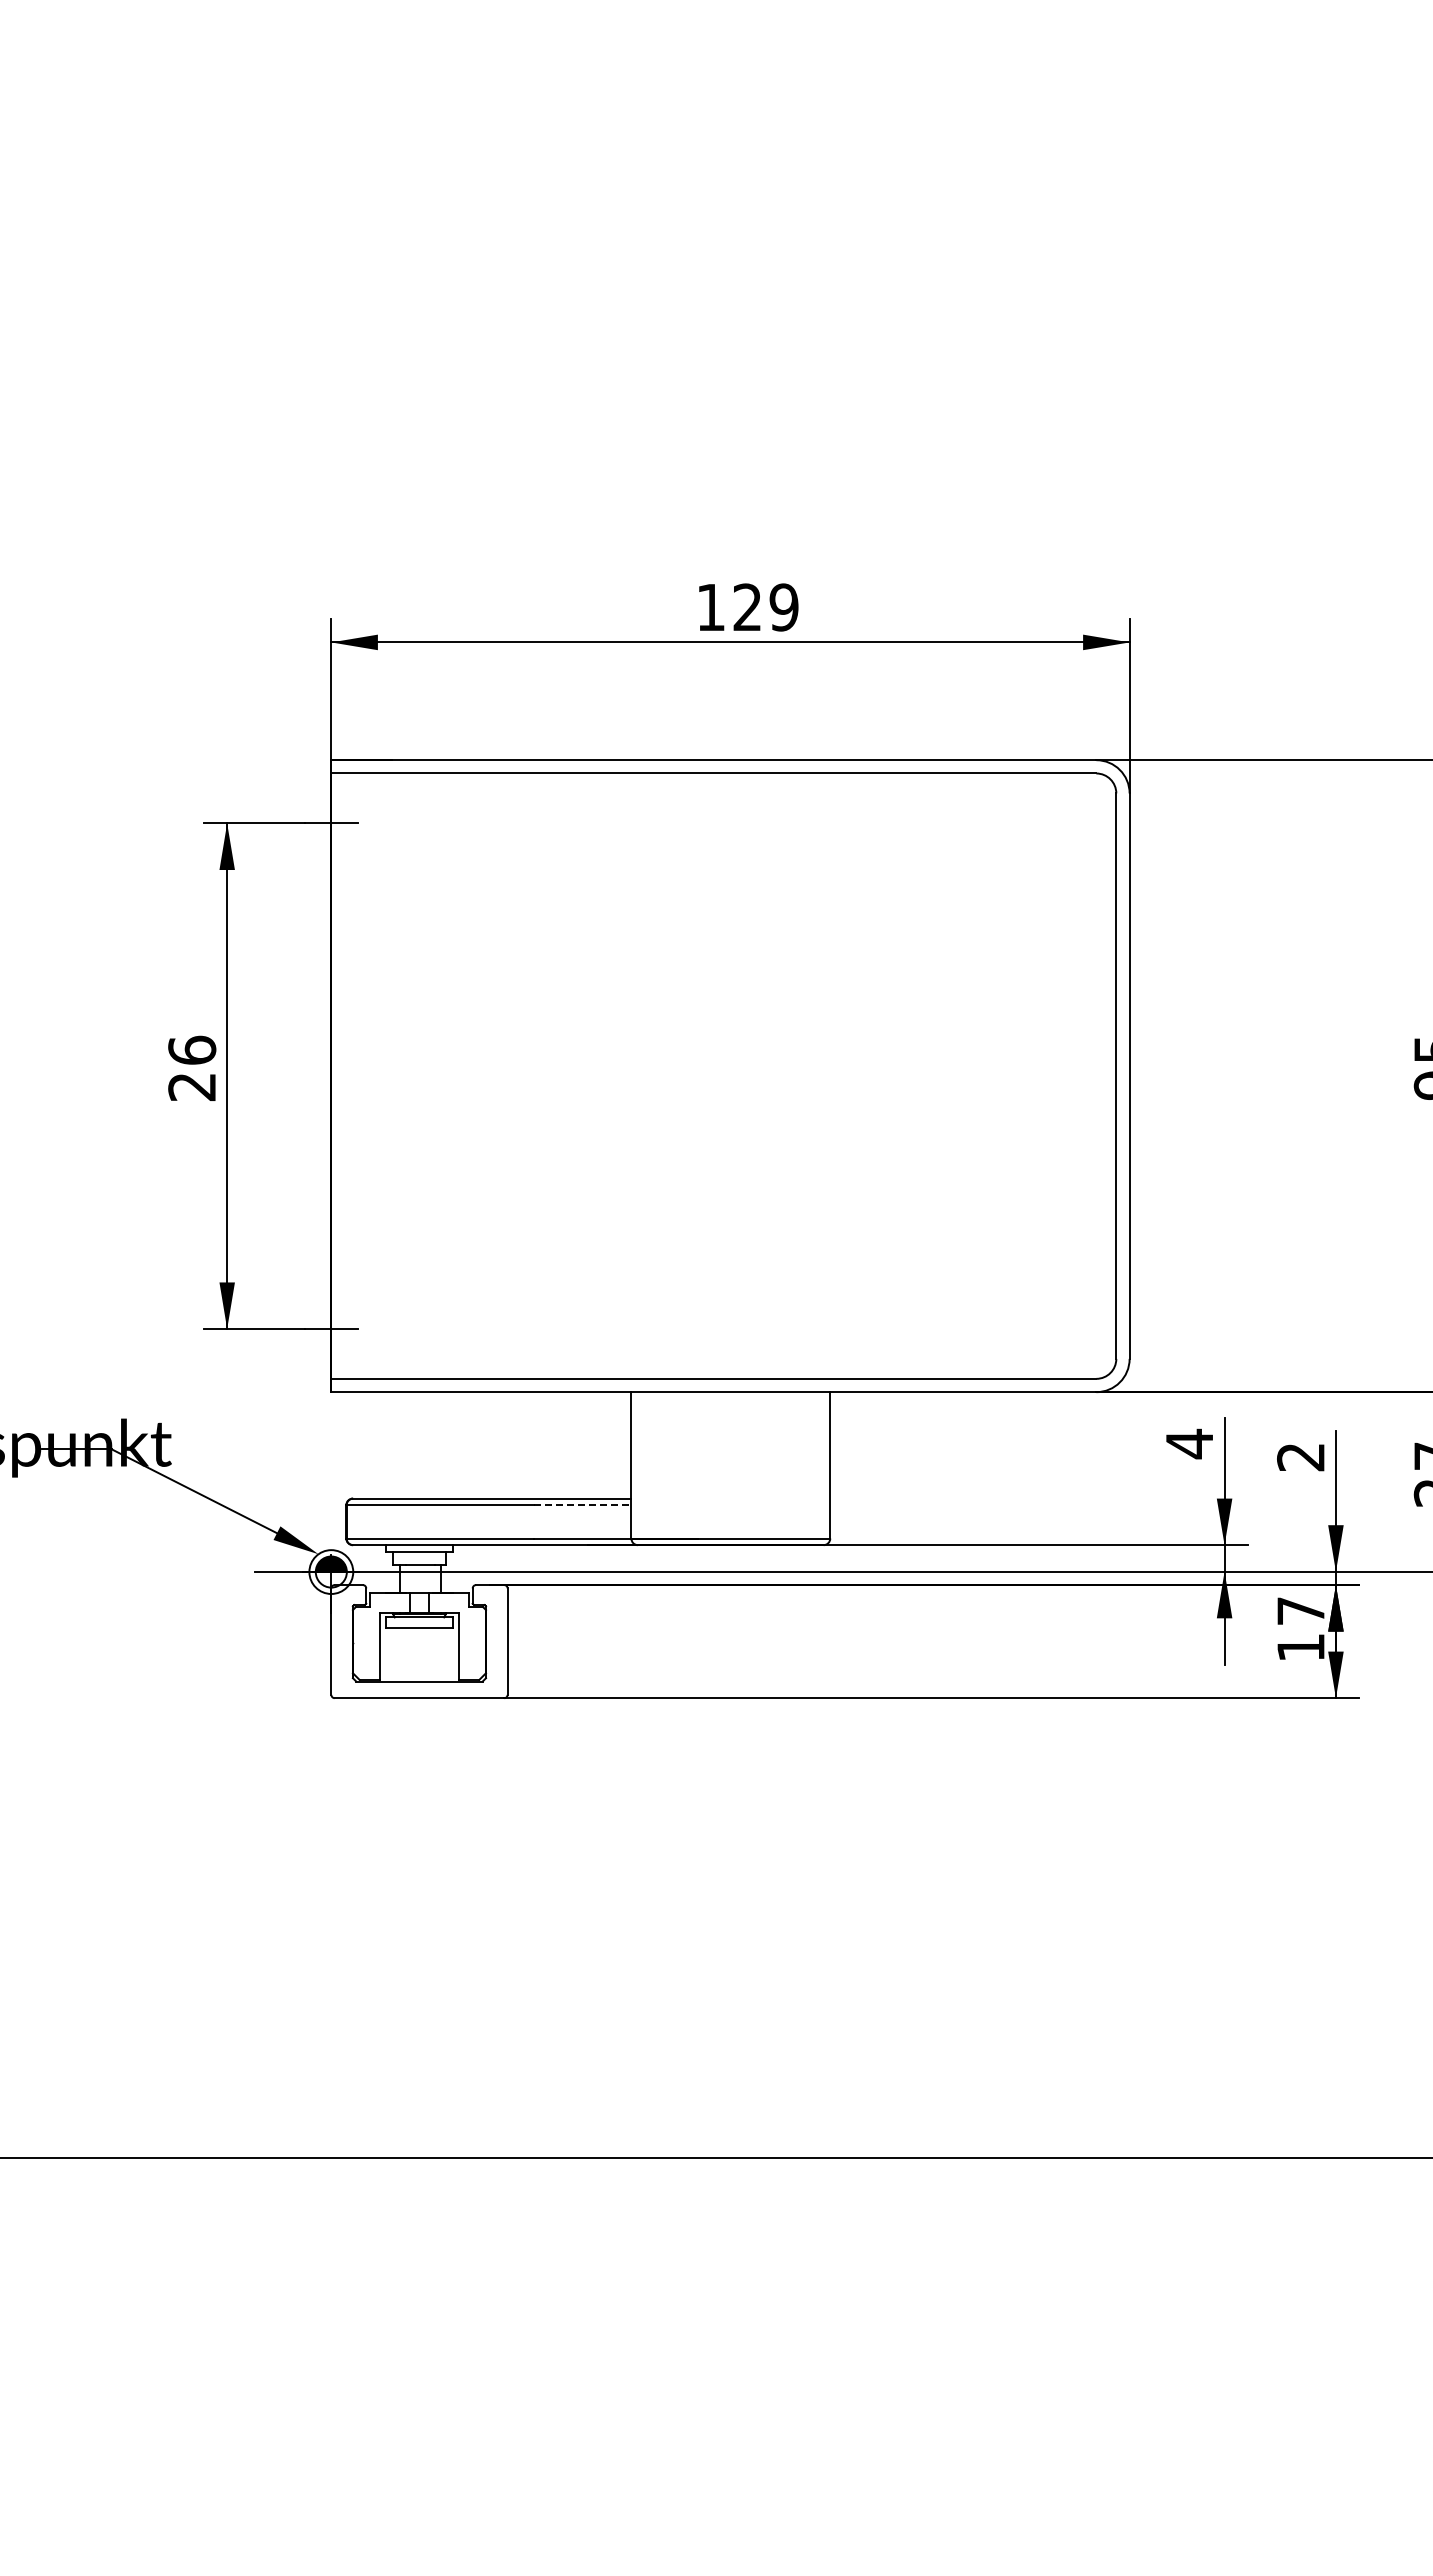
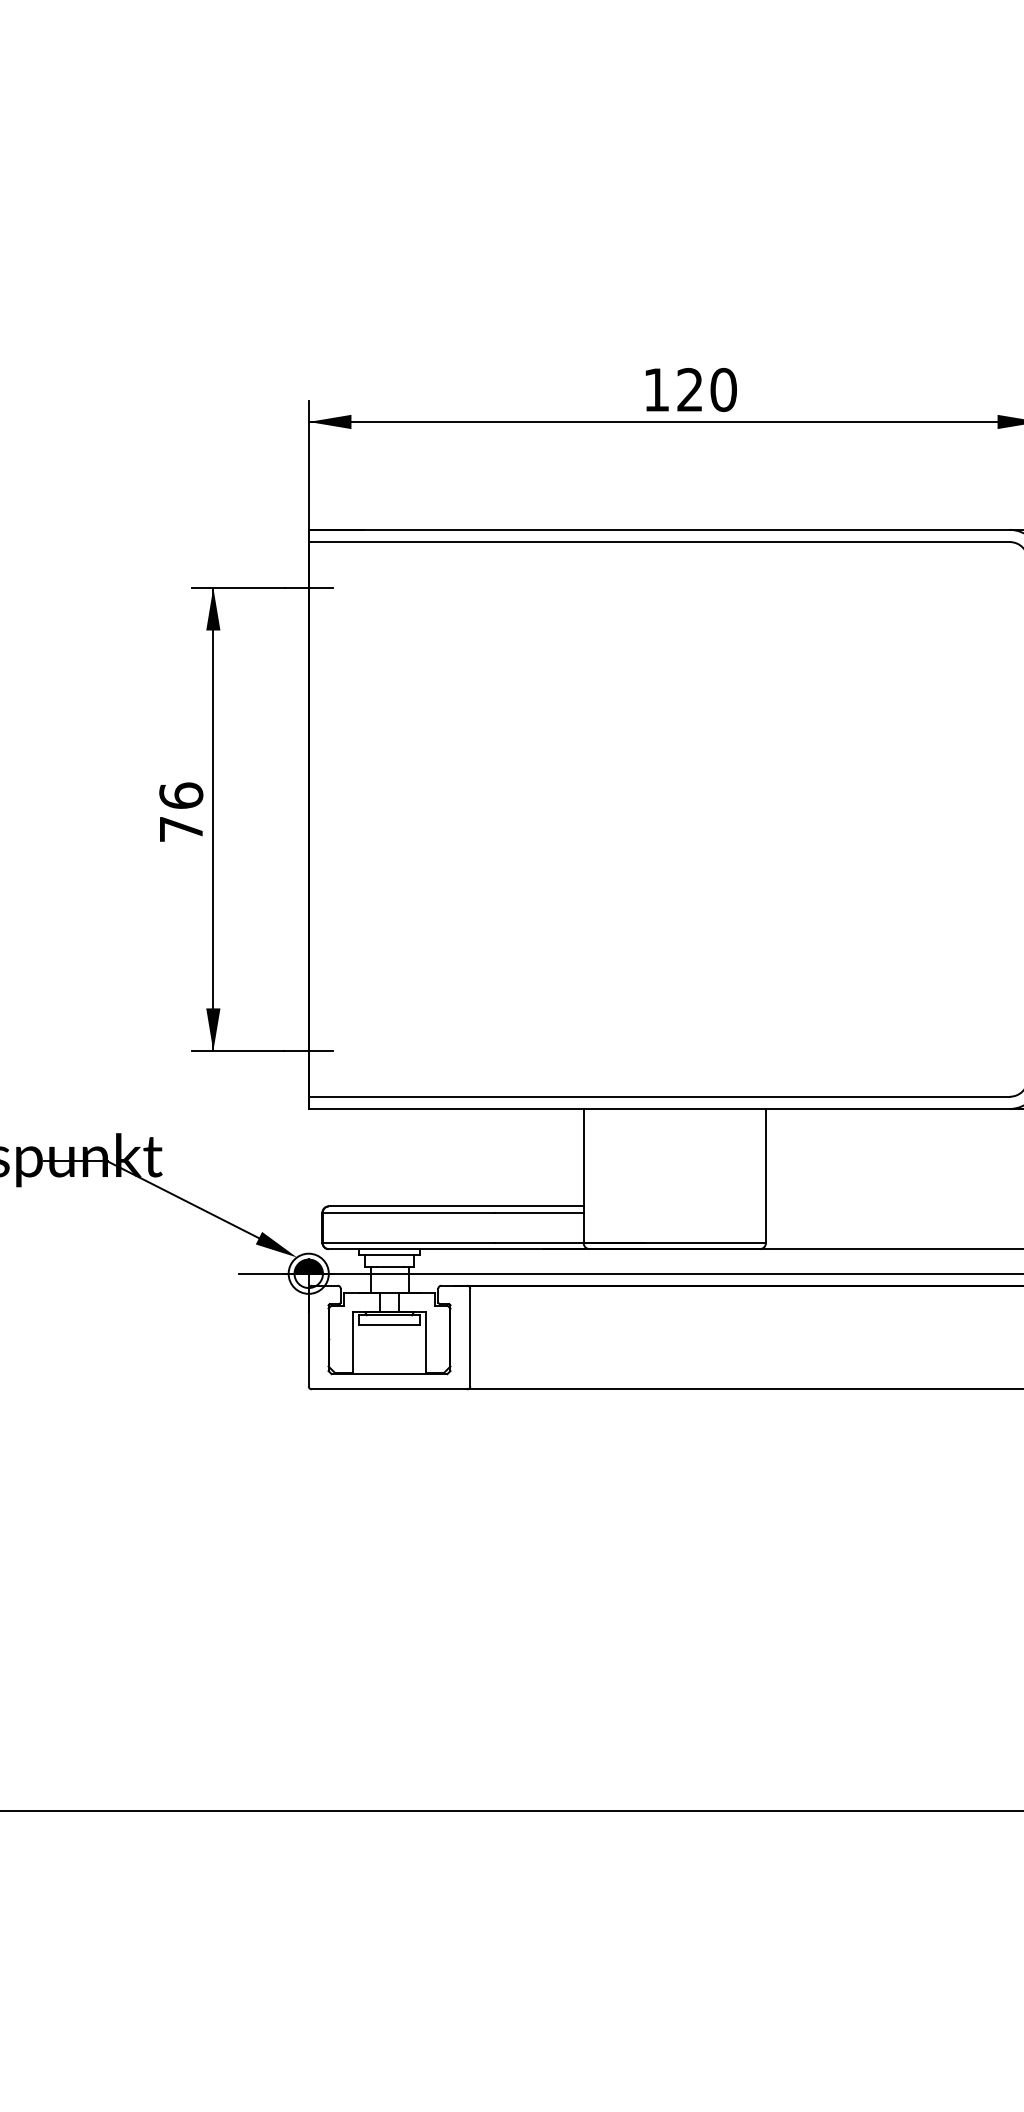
text: (783, 607) -> (723, 389), 129 -> 120
text: (191, 1086) -> (180, 828), 26 -> 76
line: (582, 1505) -> (538, 1212), dashed -> solid

